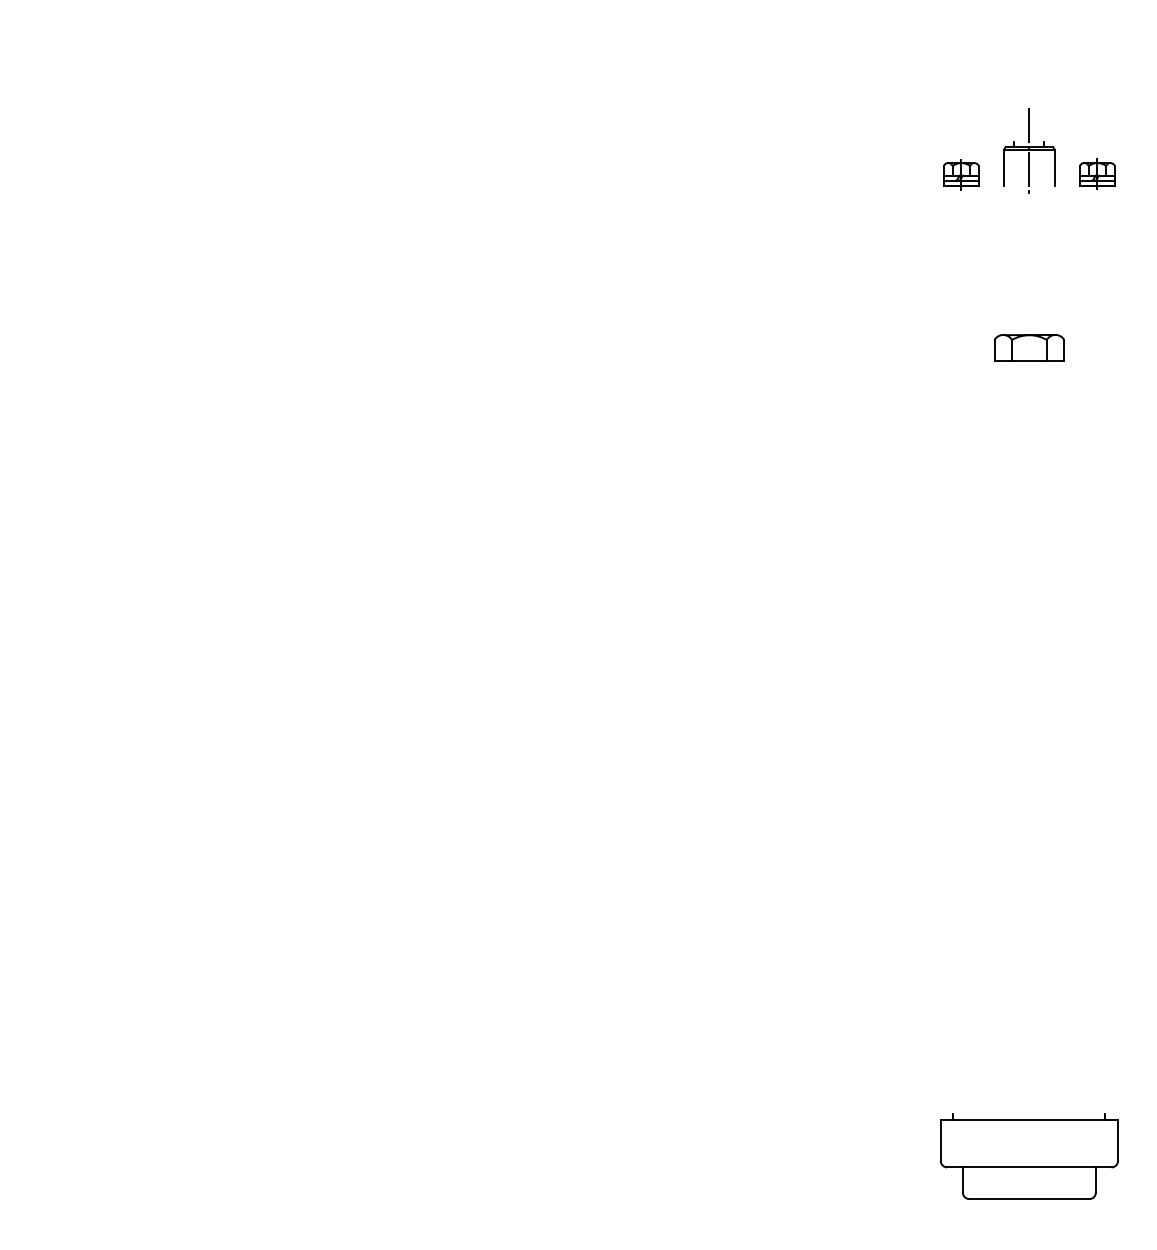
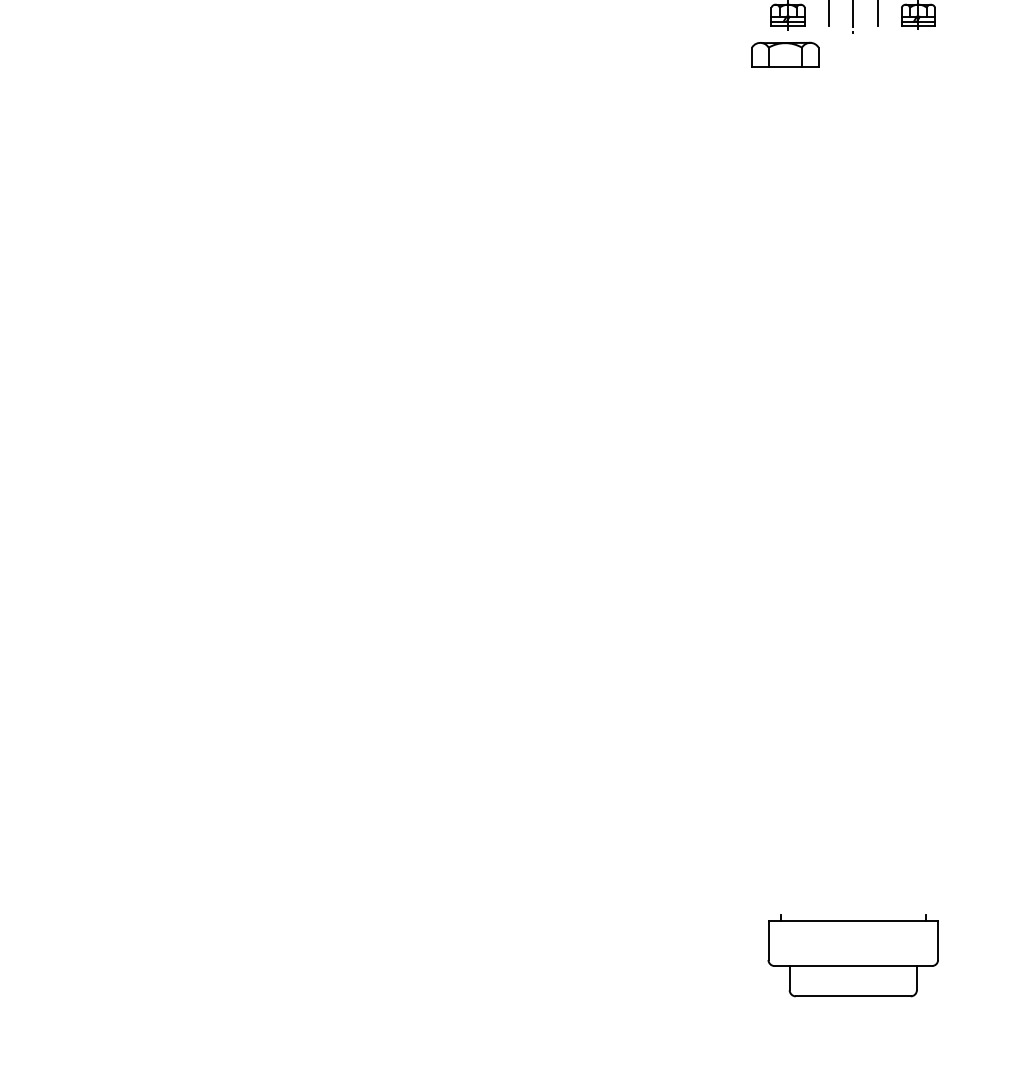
part: (1029, 347) -> (785, 54), moved

